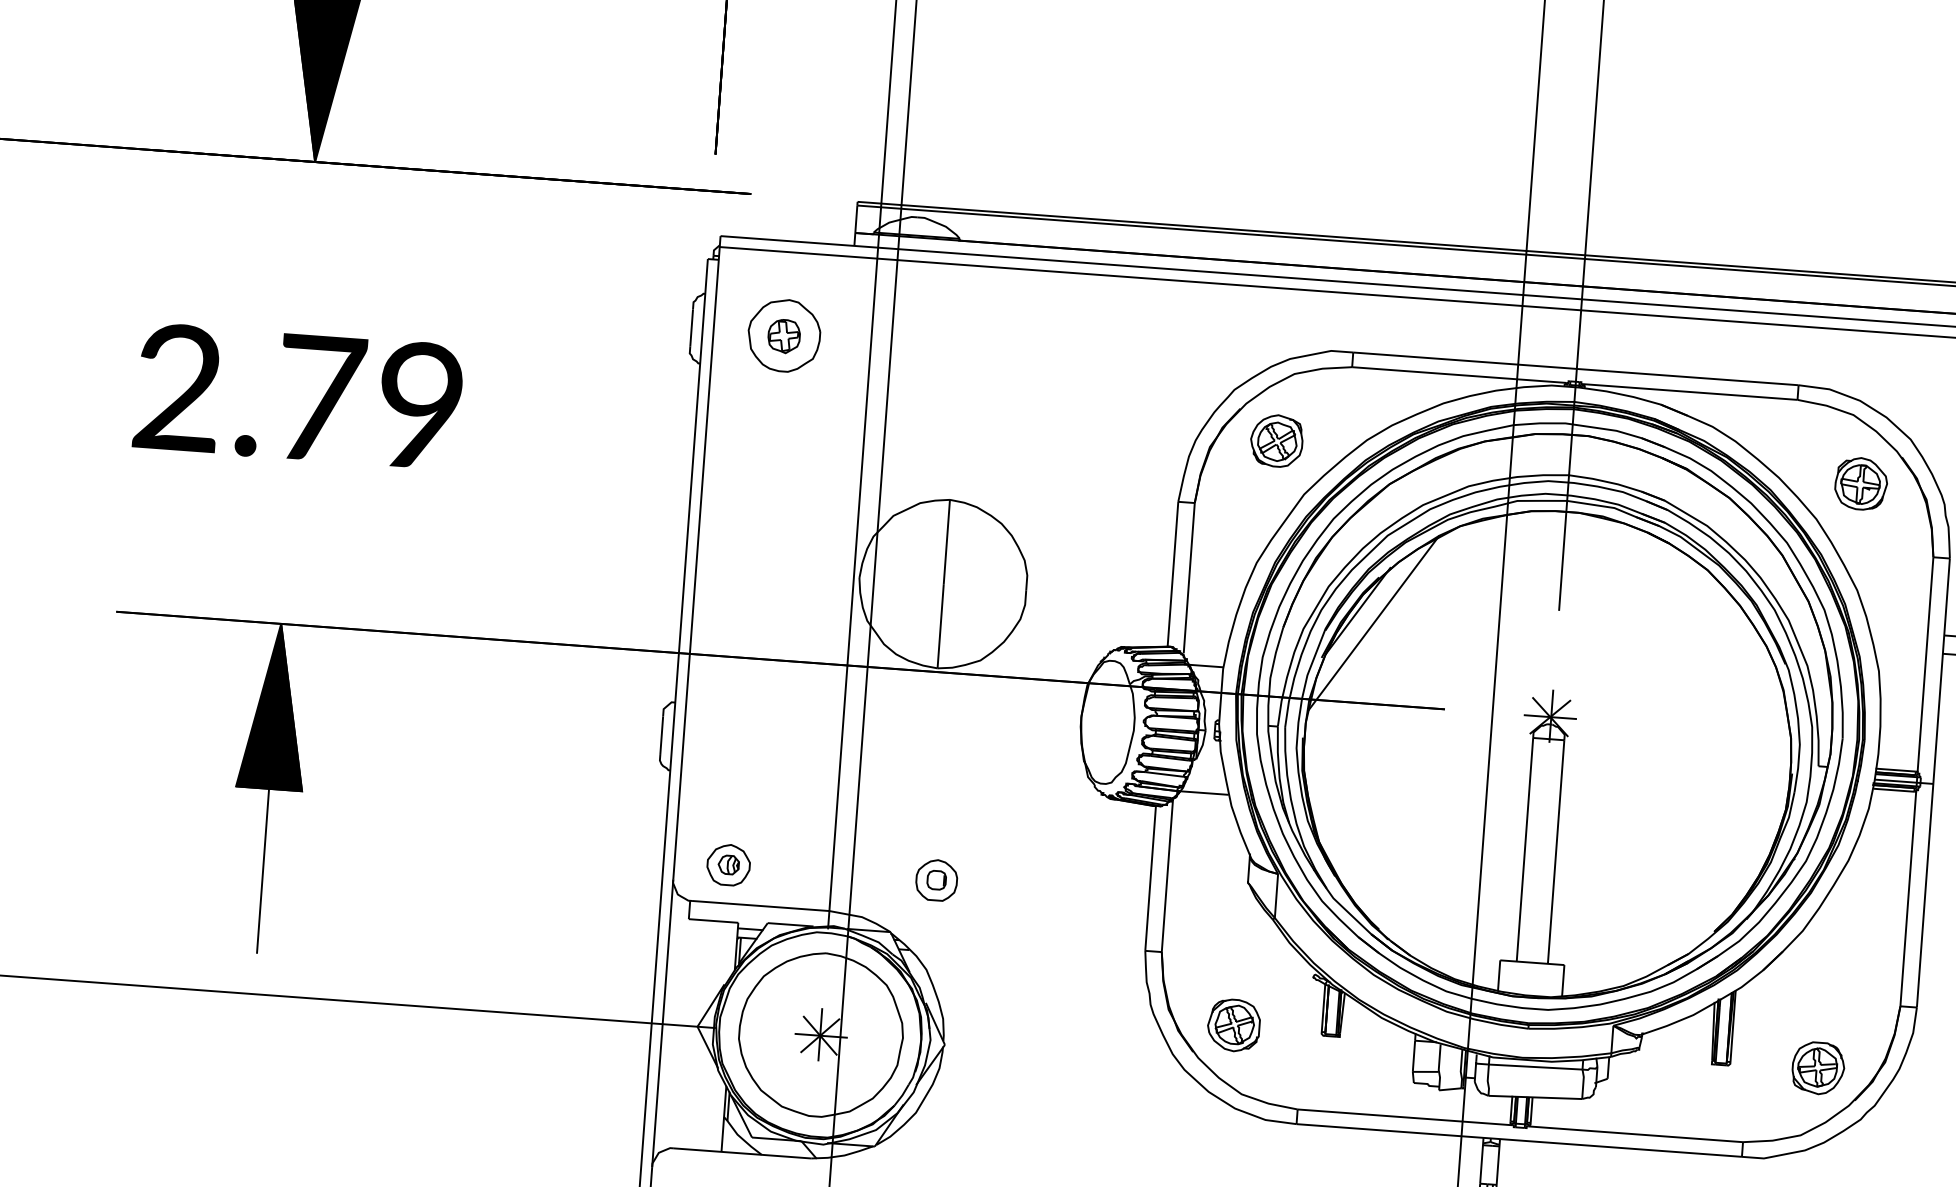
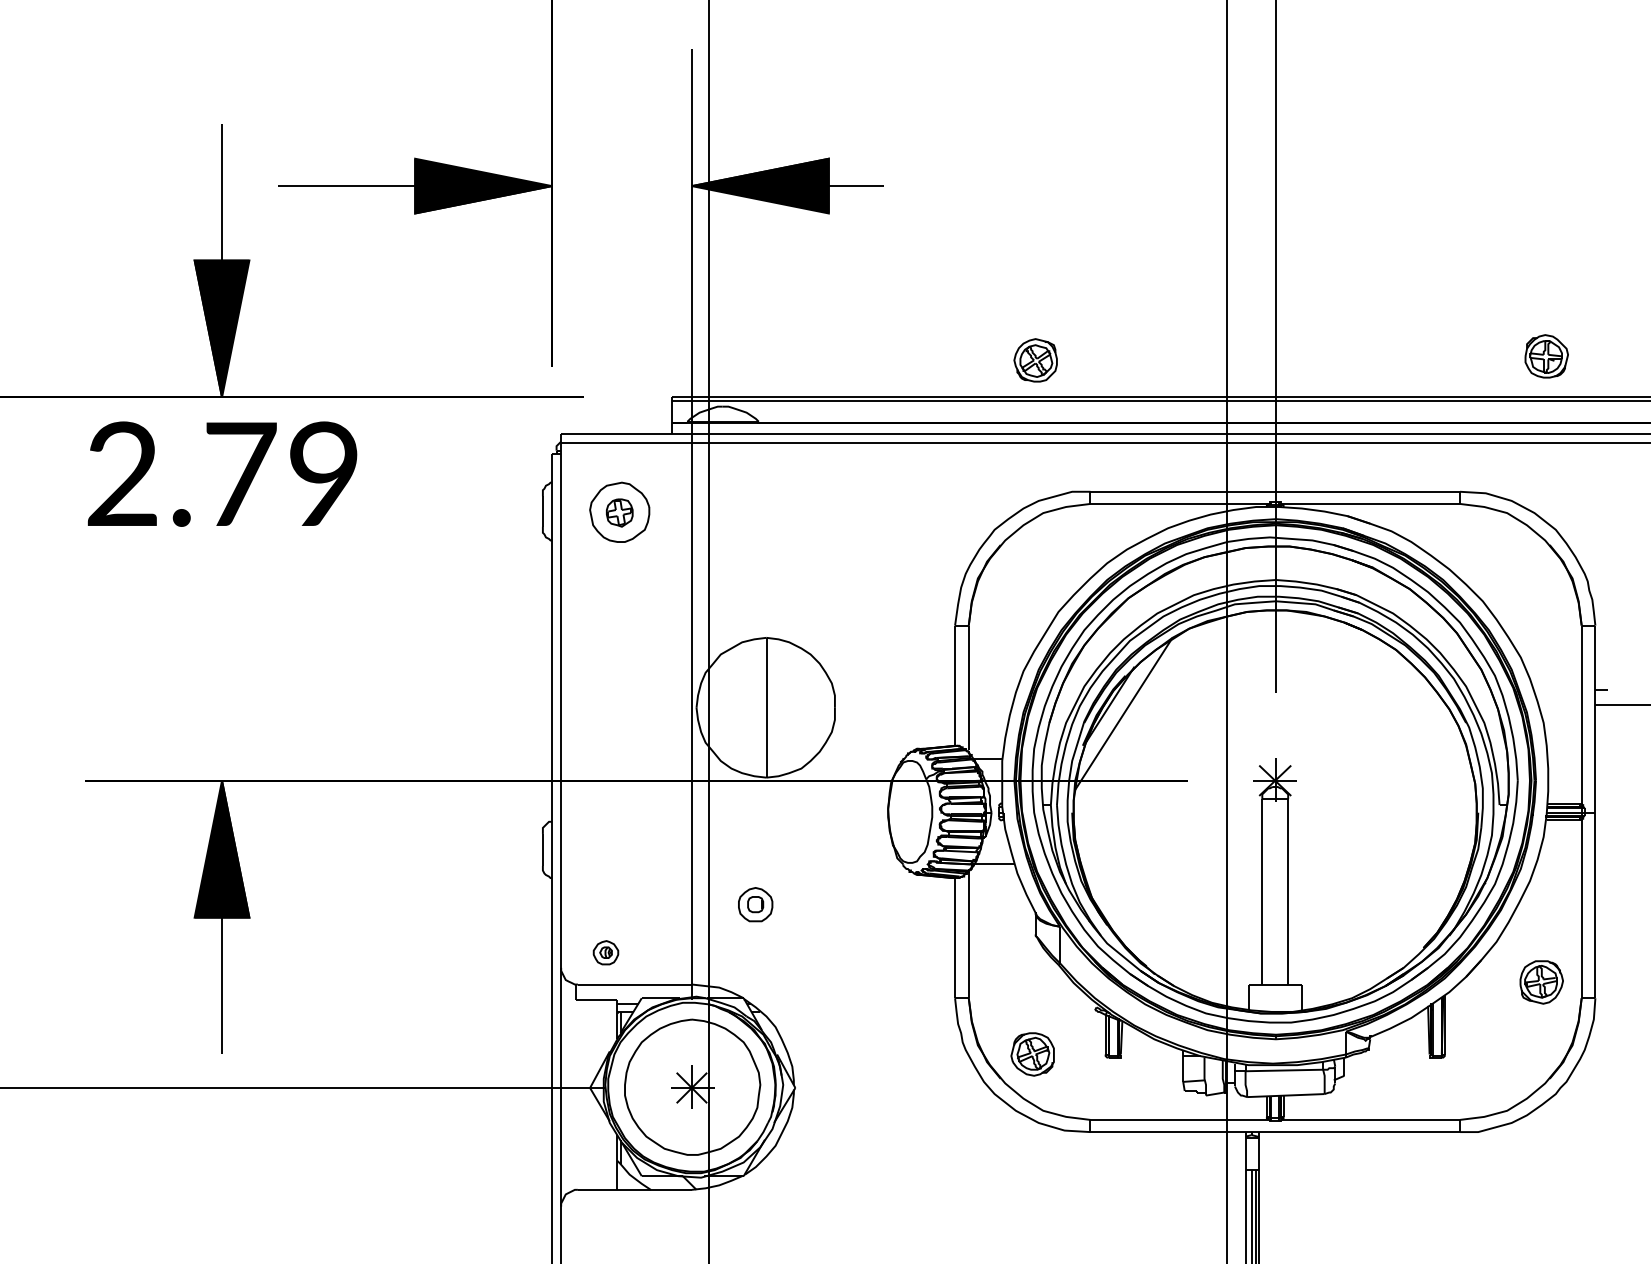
text: (298, 395) -> (222, 473), moved
part: (1276, 441) -> (1035, 360), moved
part: (1861, 483) -> (1546, 356), moved
part: (728, 864) -> (605, 952), size x0.7
part: (936, 880) -> (755, 904), moved
part: (1818, 1068) -> (1541, 982), moved

